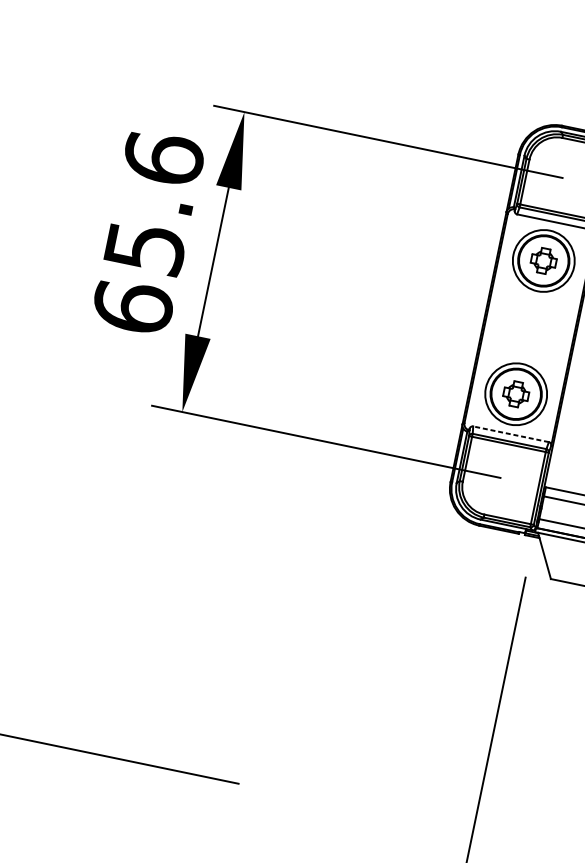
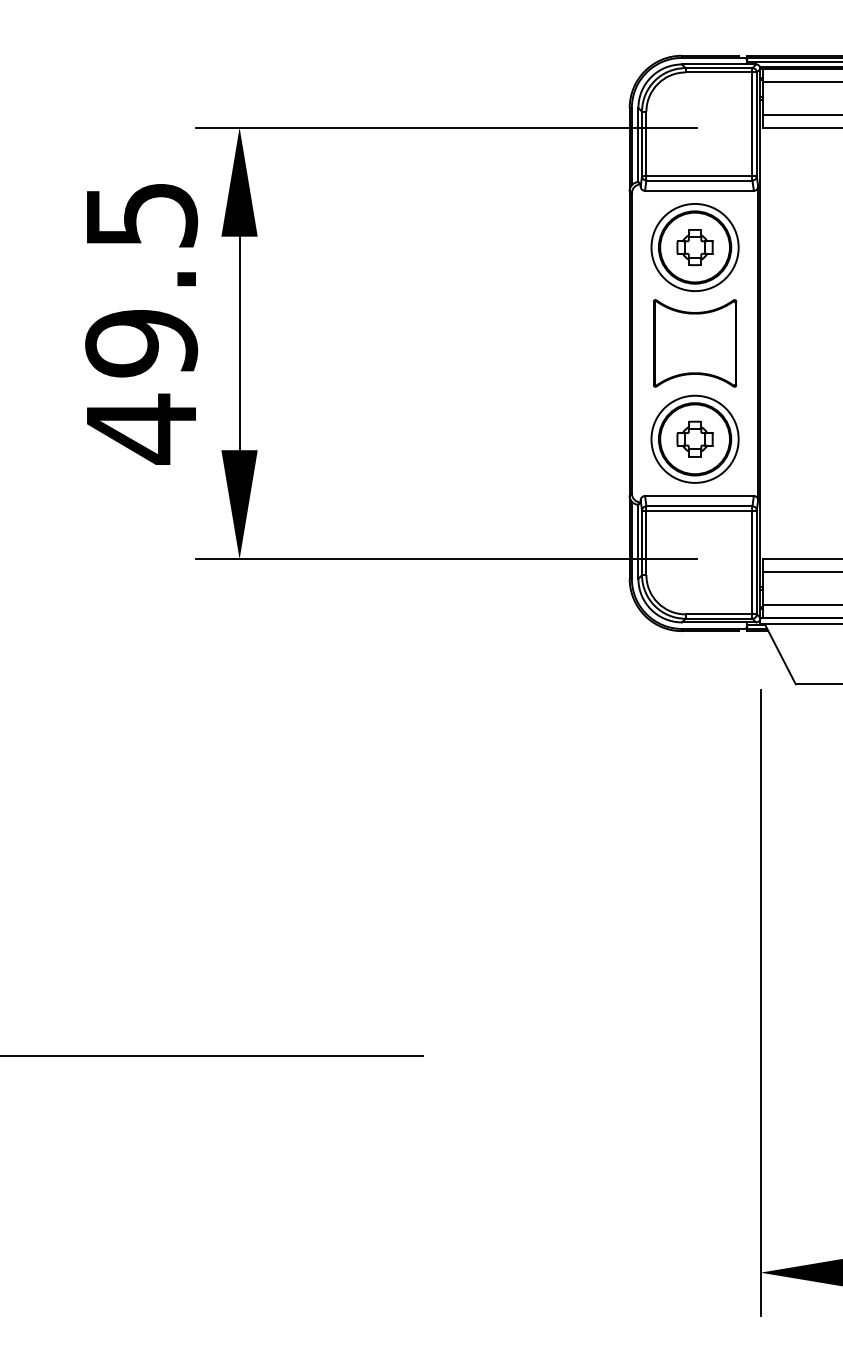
text: (148, 233) -> (141, 322), 65.6 -> 49.5
part: (530, 327) -> (695, 343), added
line: (510, 434) -> (698, 496), dashed -> solid

